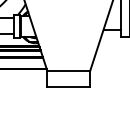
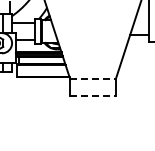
line: (69, 71) -> (93, 79), solid -> dashed
line: (69, 87) -> (93, 96), solid -> dashed

